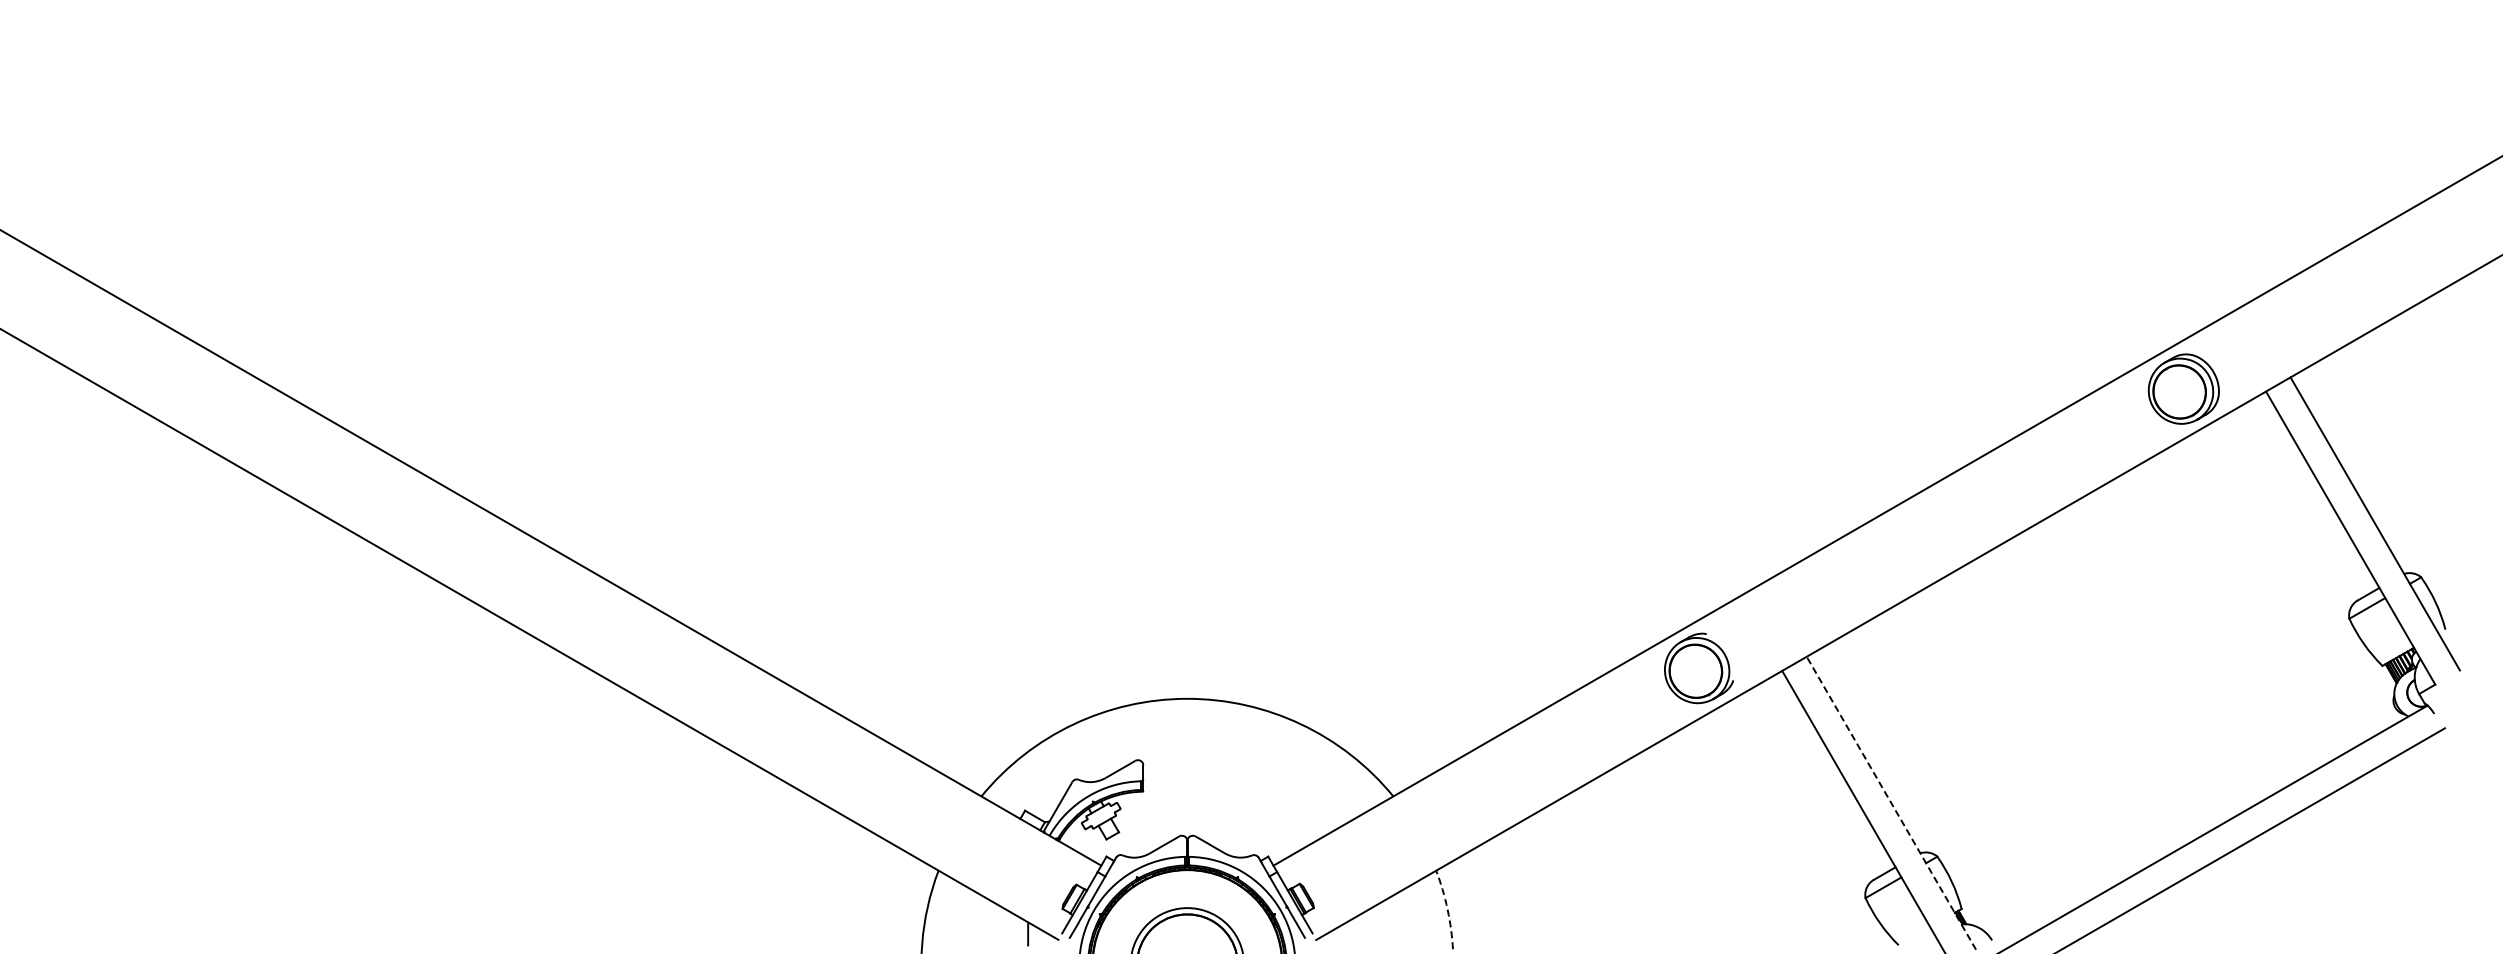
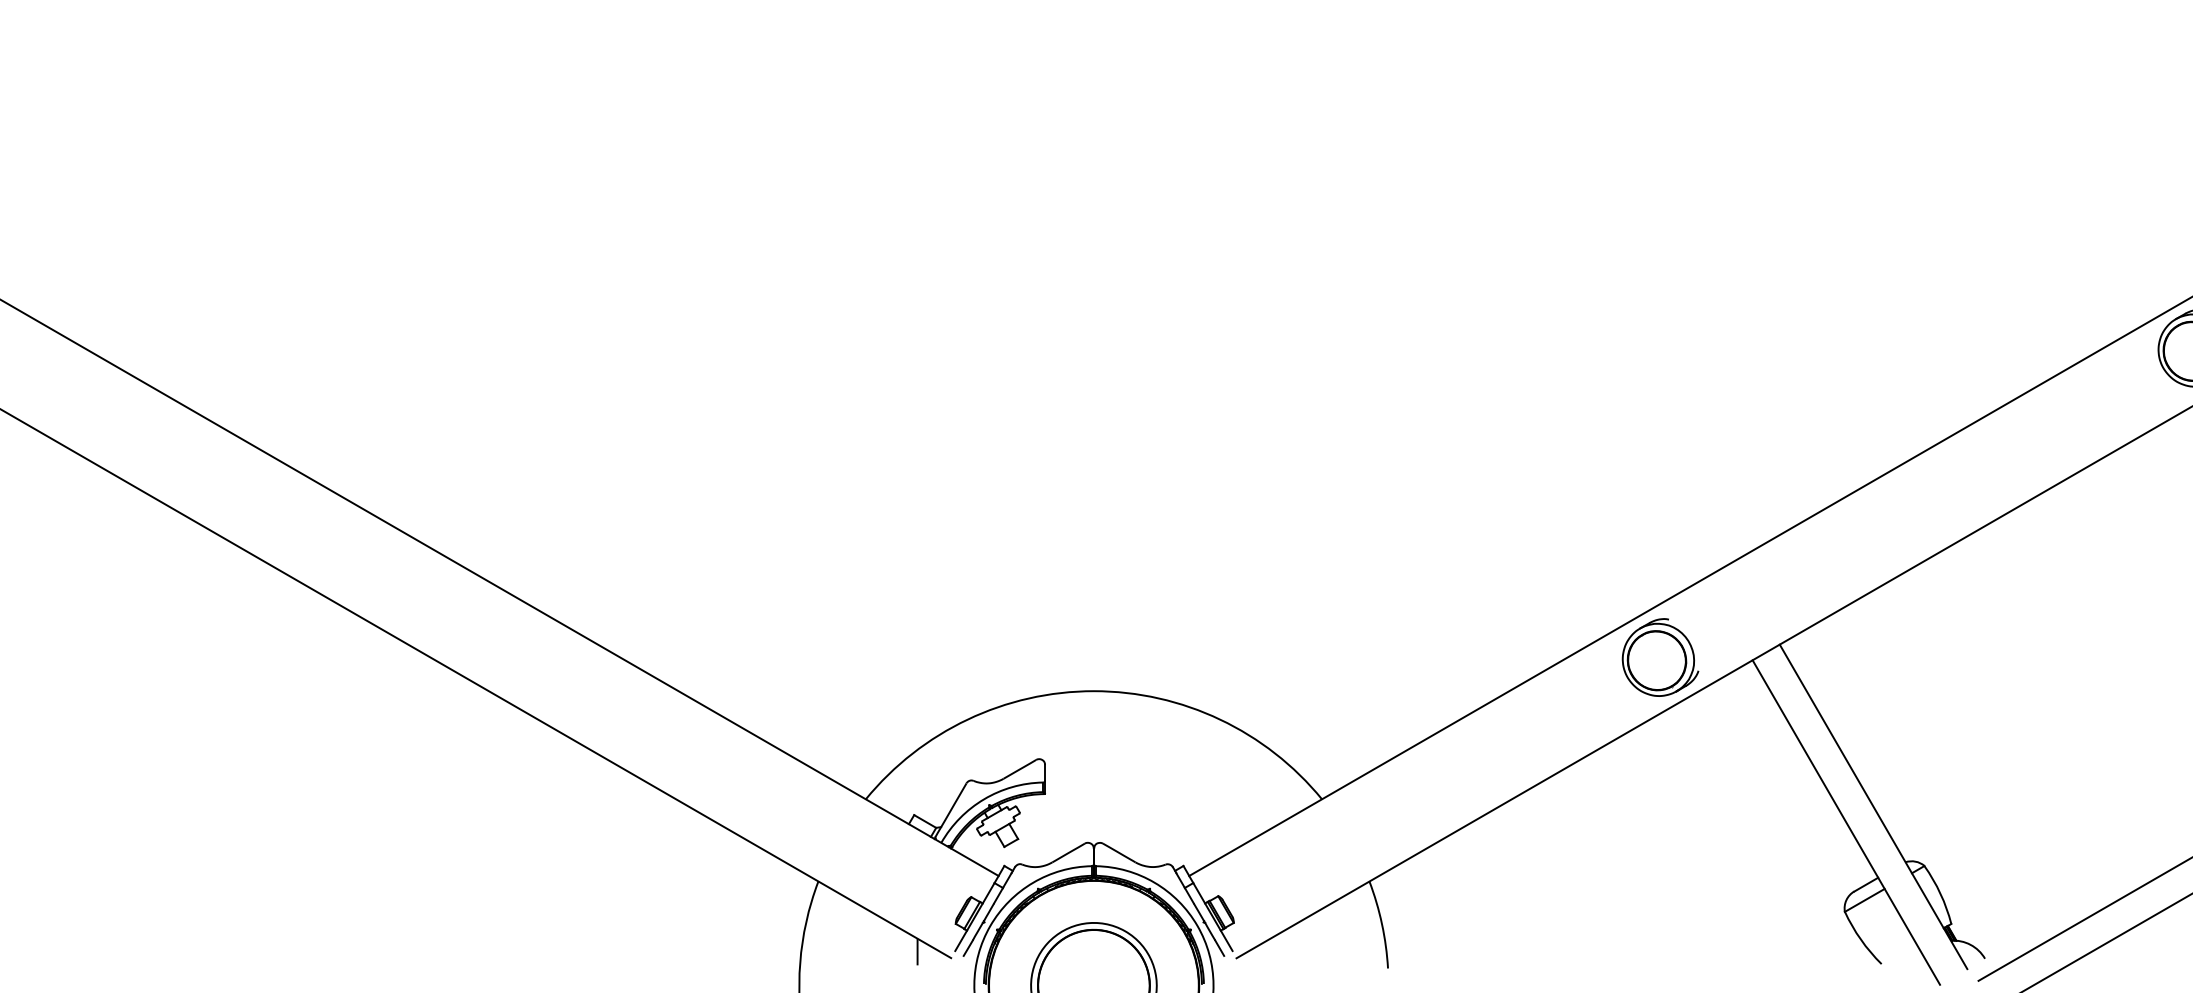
line: (1891, 802) -> (1873, 806), dashed -> solid
arc: (1447, 909) -> (1381, 924), dashed -> solid

